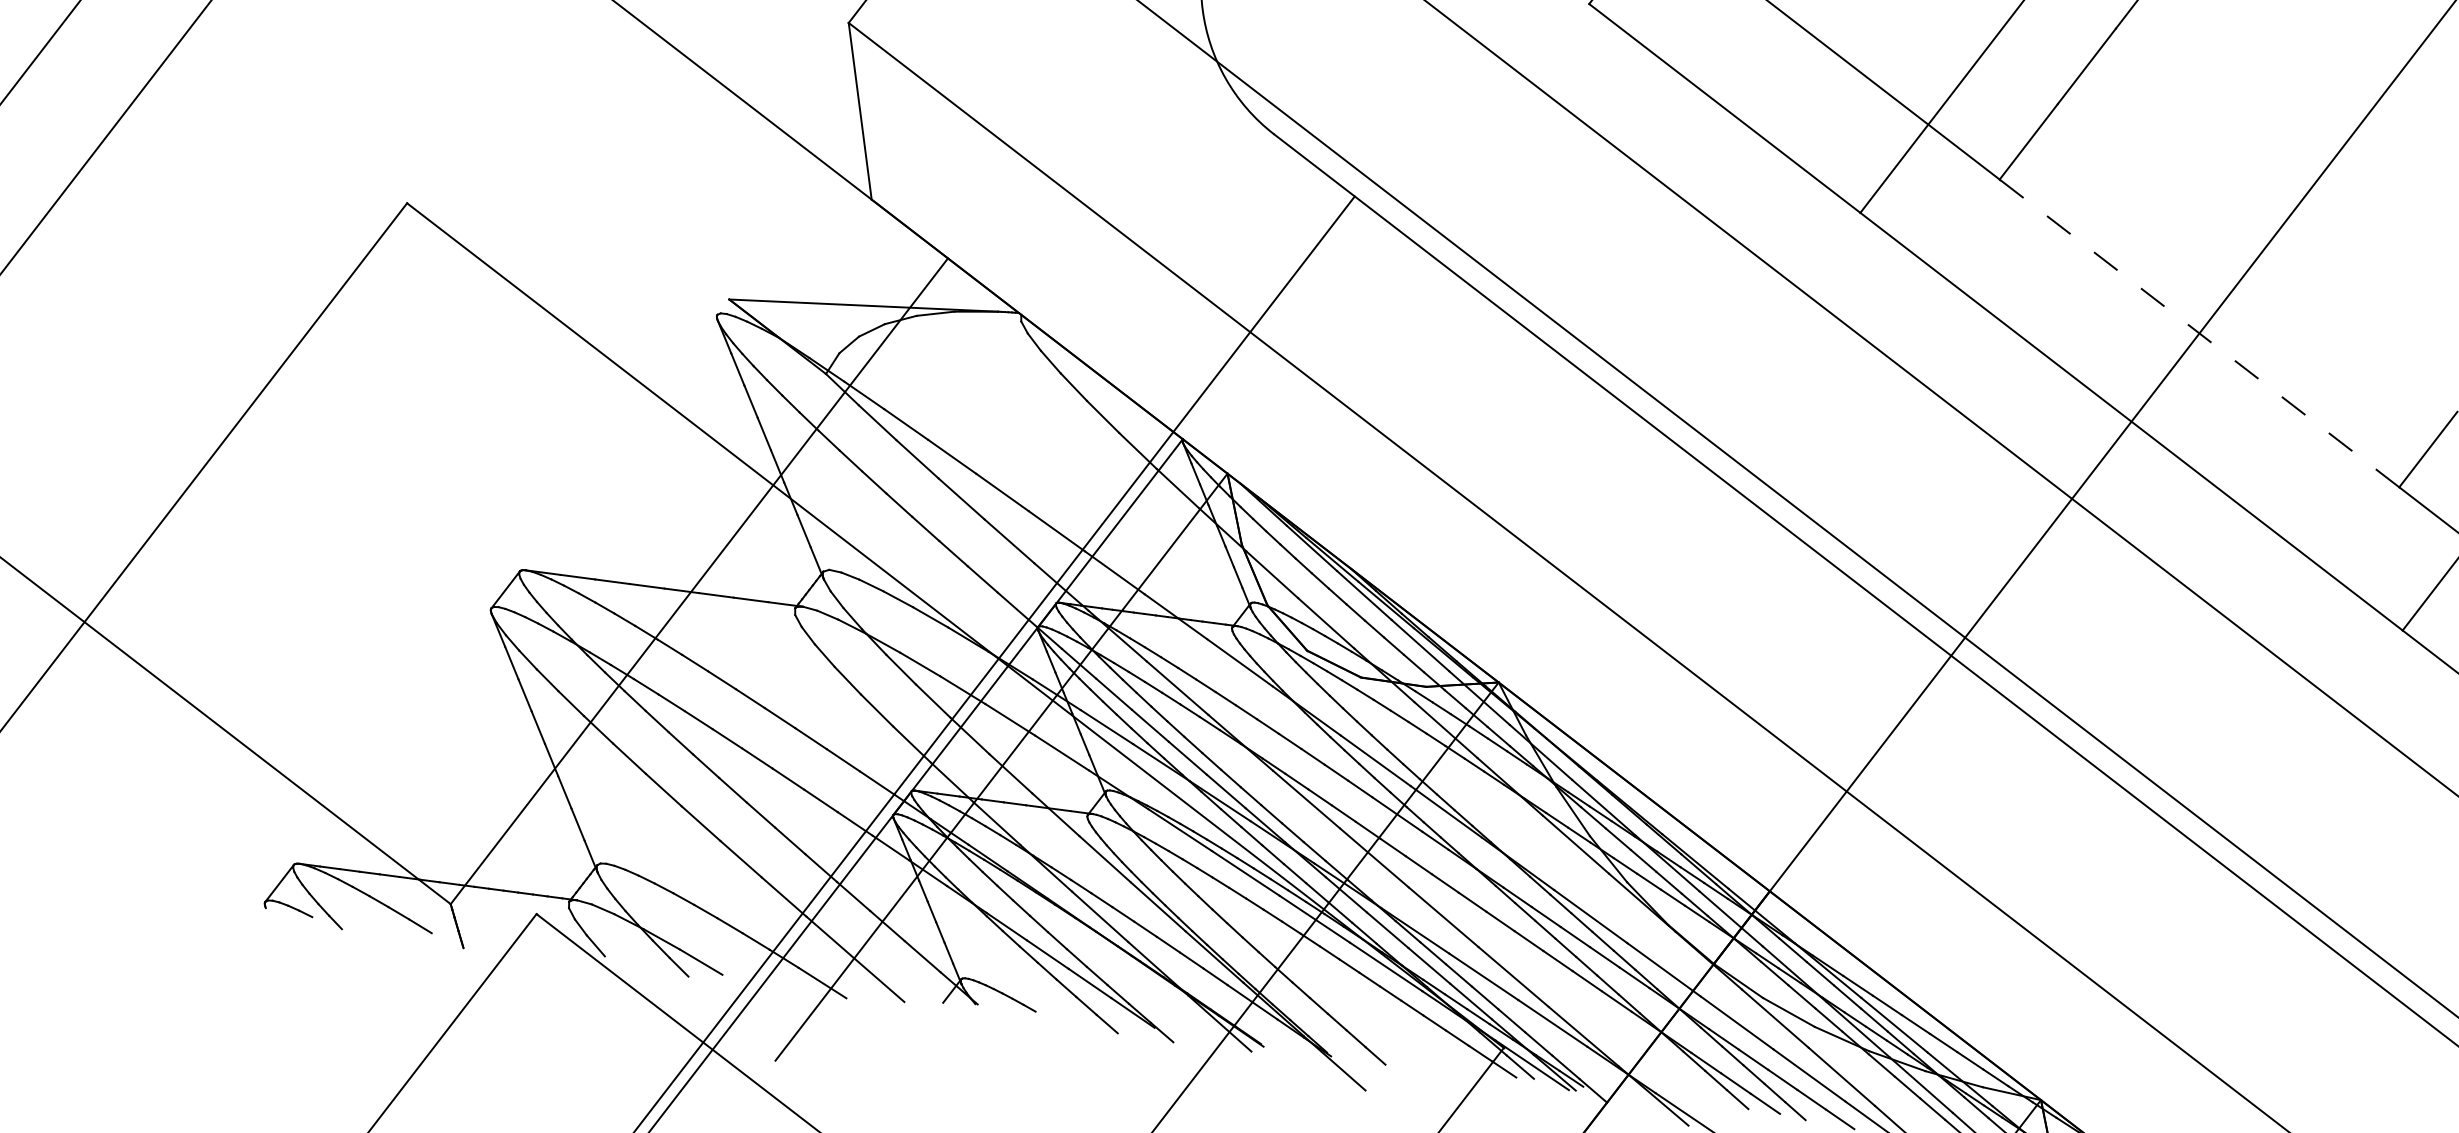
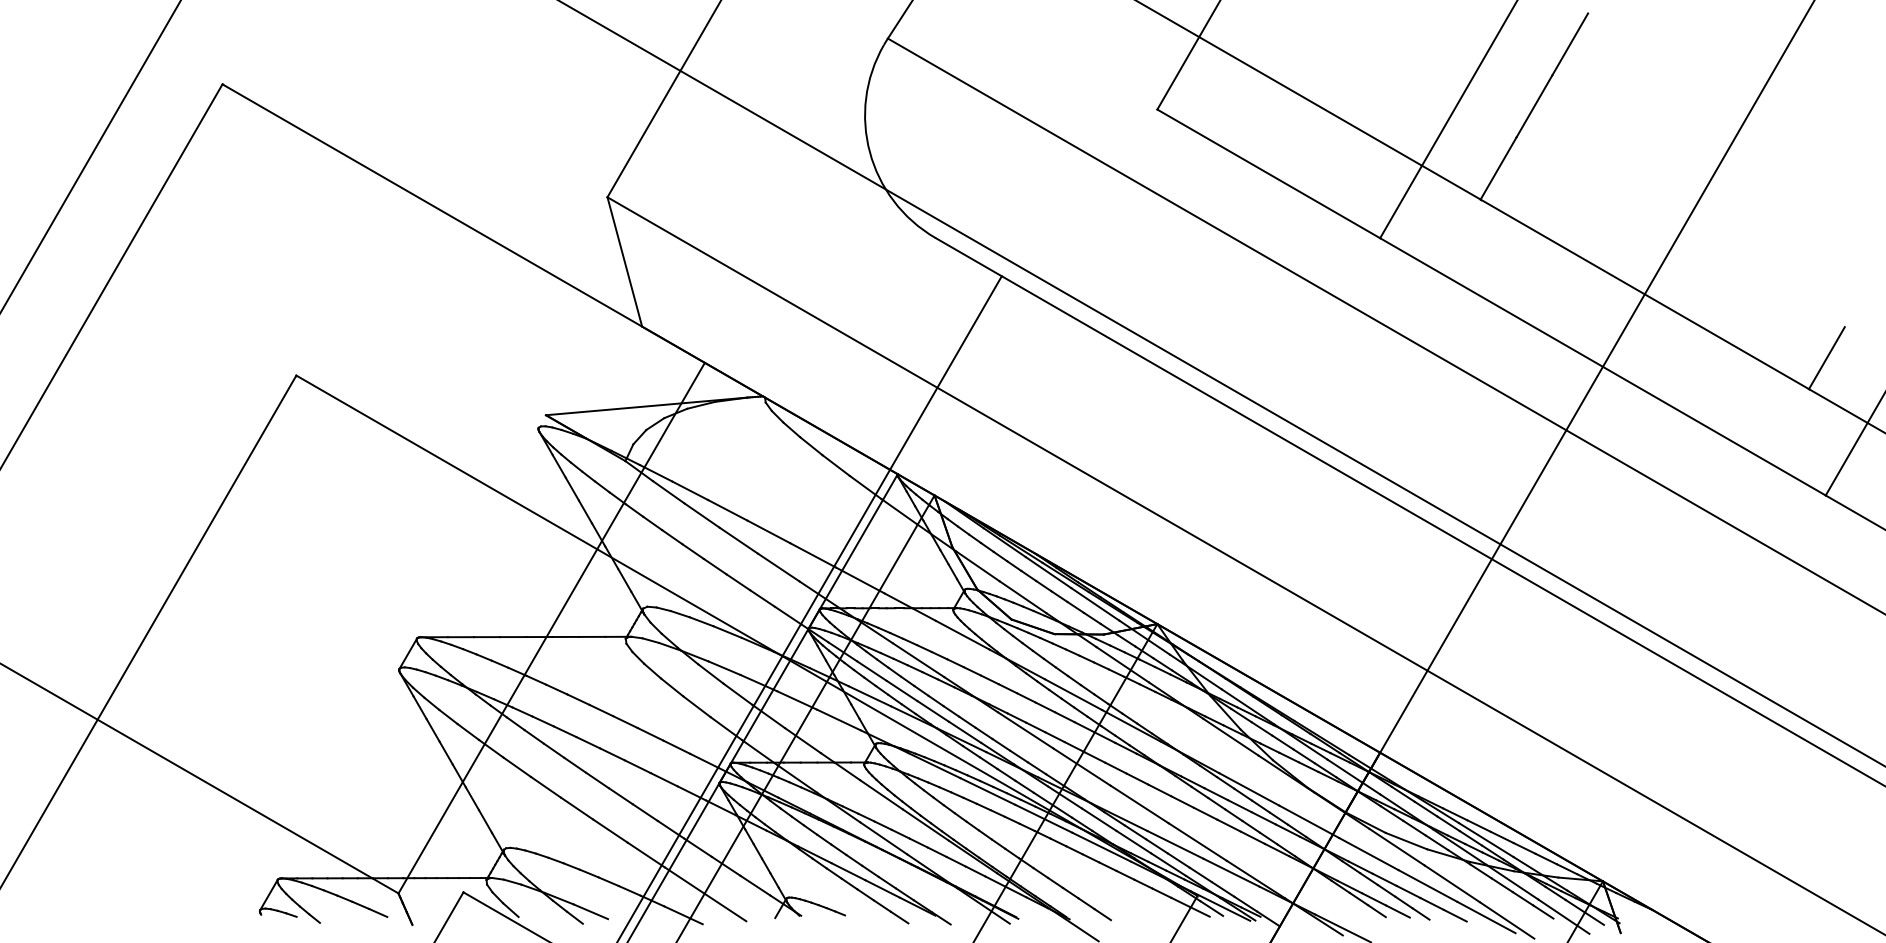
line: (2199, 333) -> (1644, 294), dashed -> solid

